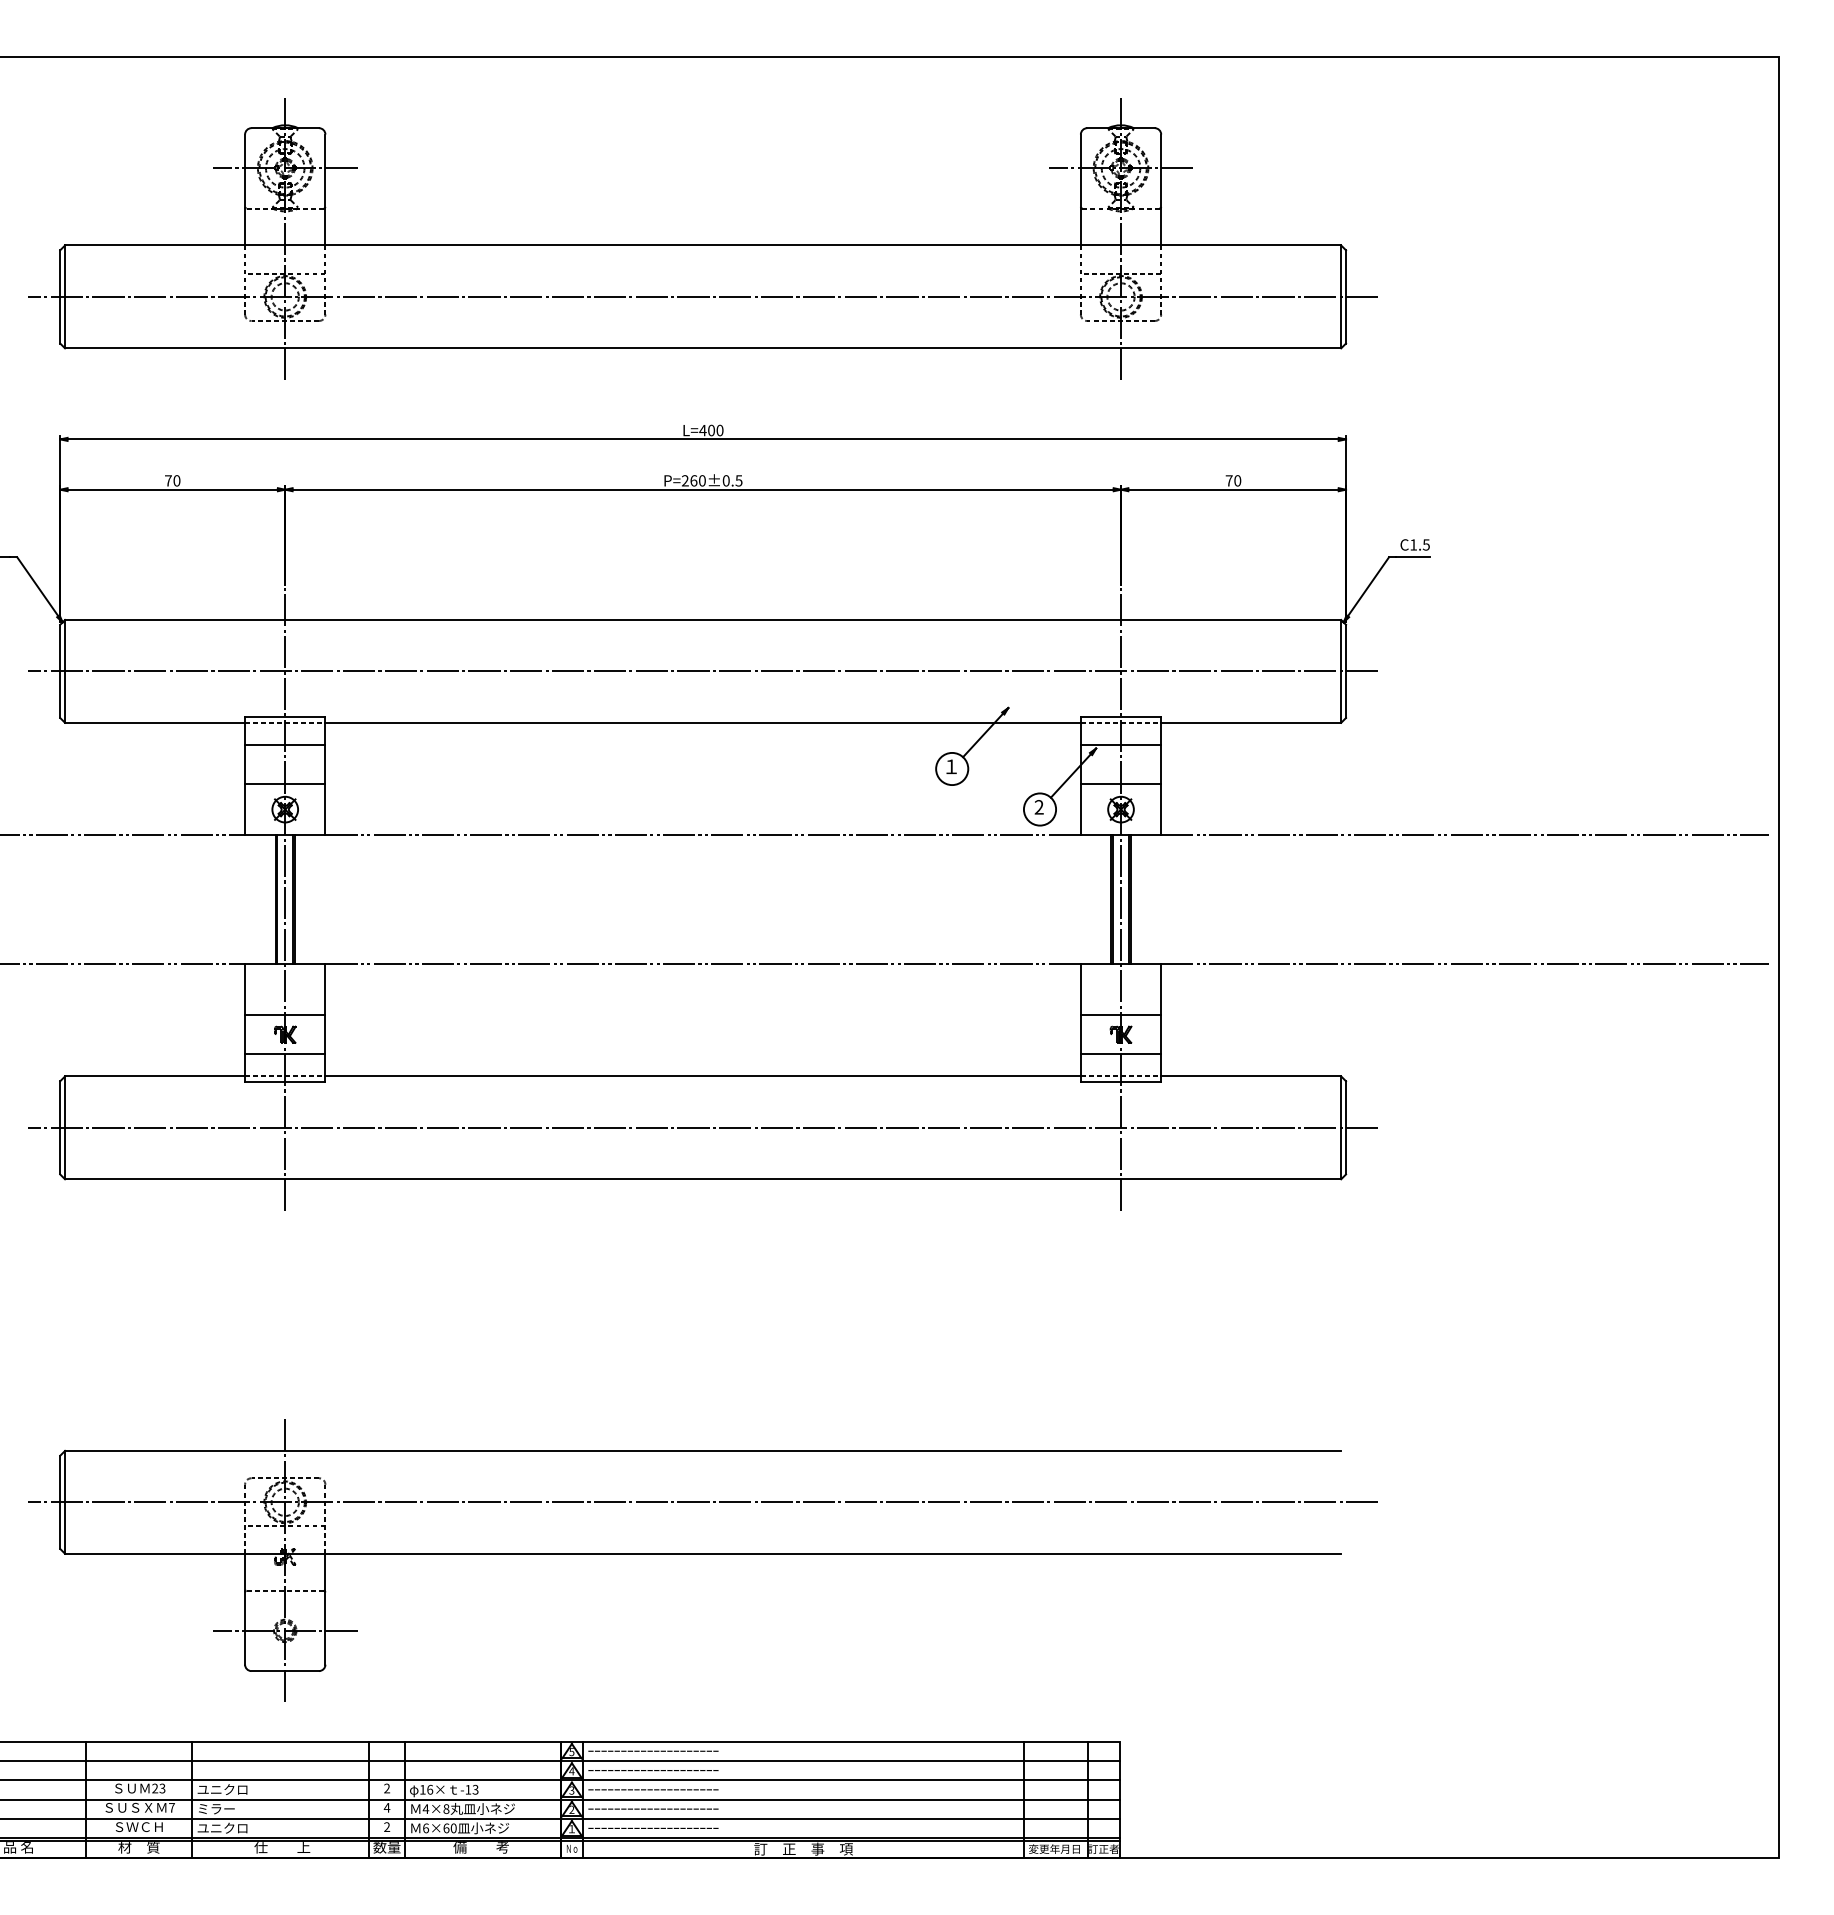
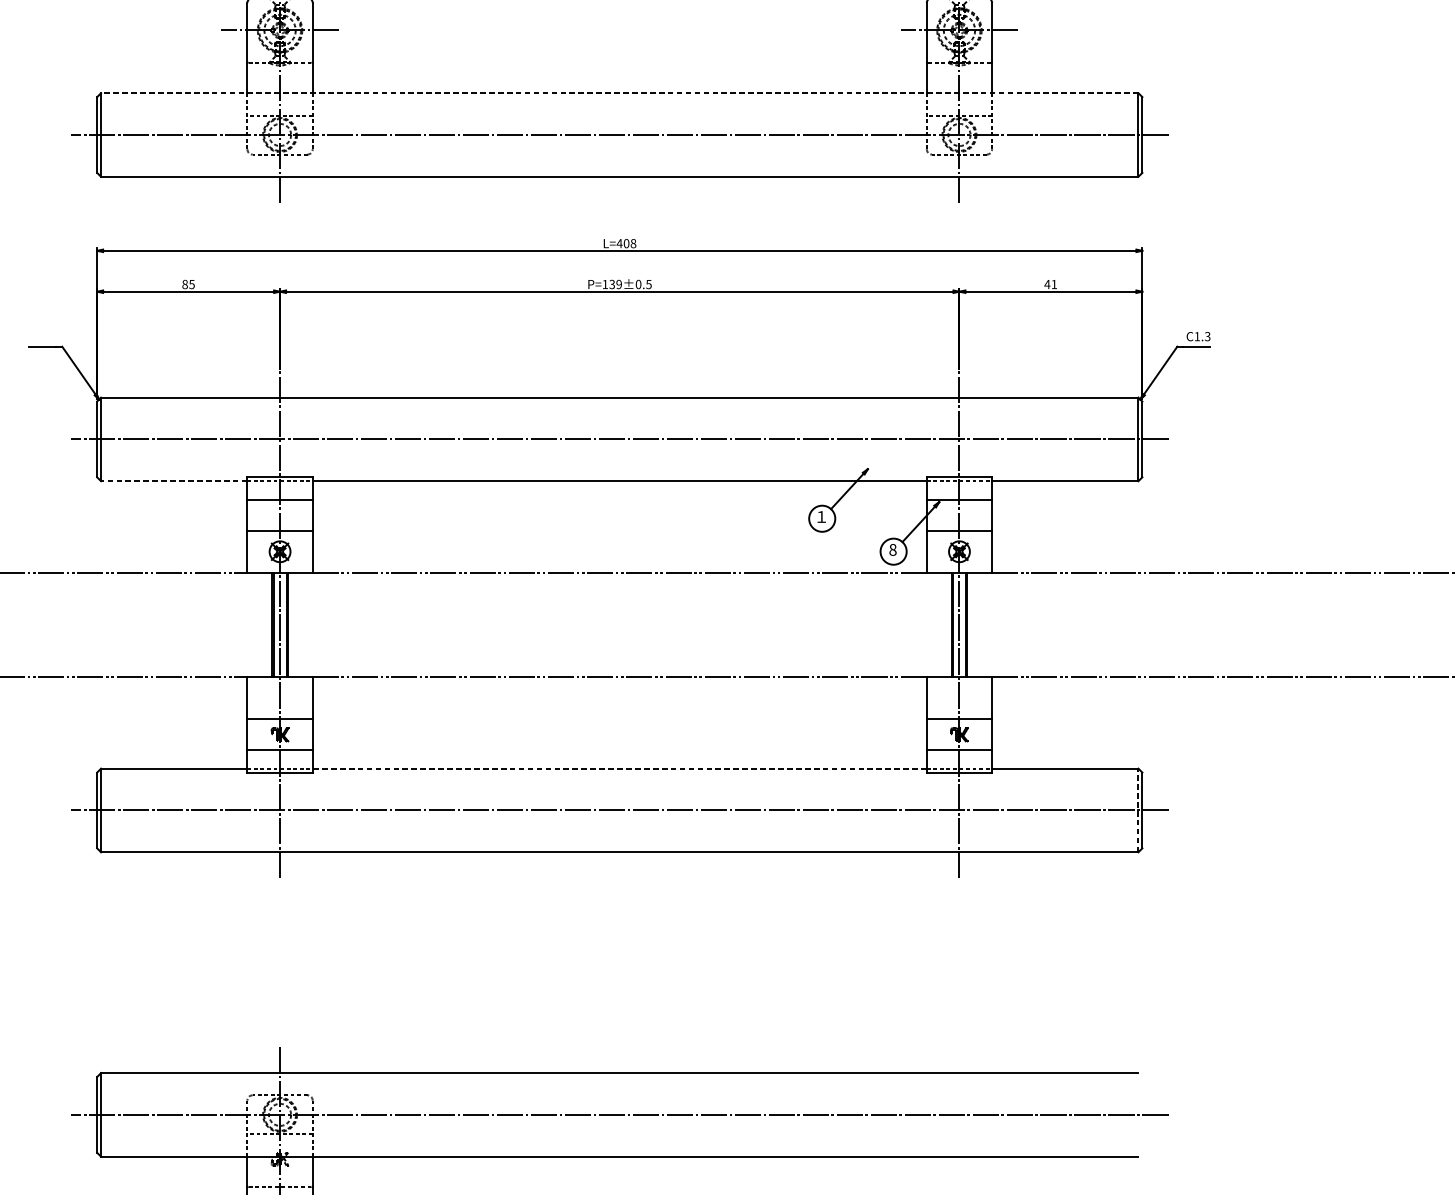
line: (702, 245) -> (619, 93), solid -> dashed
text: (719, 430) -> (633, 243), L=400 -> L=408
text: (172, 480) -> (188, 284), 70 -> 85
text: (693, 480) -> (611, 284), P=260±0.5 -> P=139±0.5
text: (1233, 480) -> (1050, 284), 70 -> 41
text: (1426, 544) -> (1207, 336), C1.5 -> C1.3
line: (154, 722) -> (173, 480), solid -> dashed
text: (1038, 807) -> (892, 550), 2 -> 8
line: (703, 1076) -> (620, 768), solid -> dashed
line: (1341, 1127) -> (1138, 810), solid -> dashed

